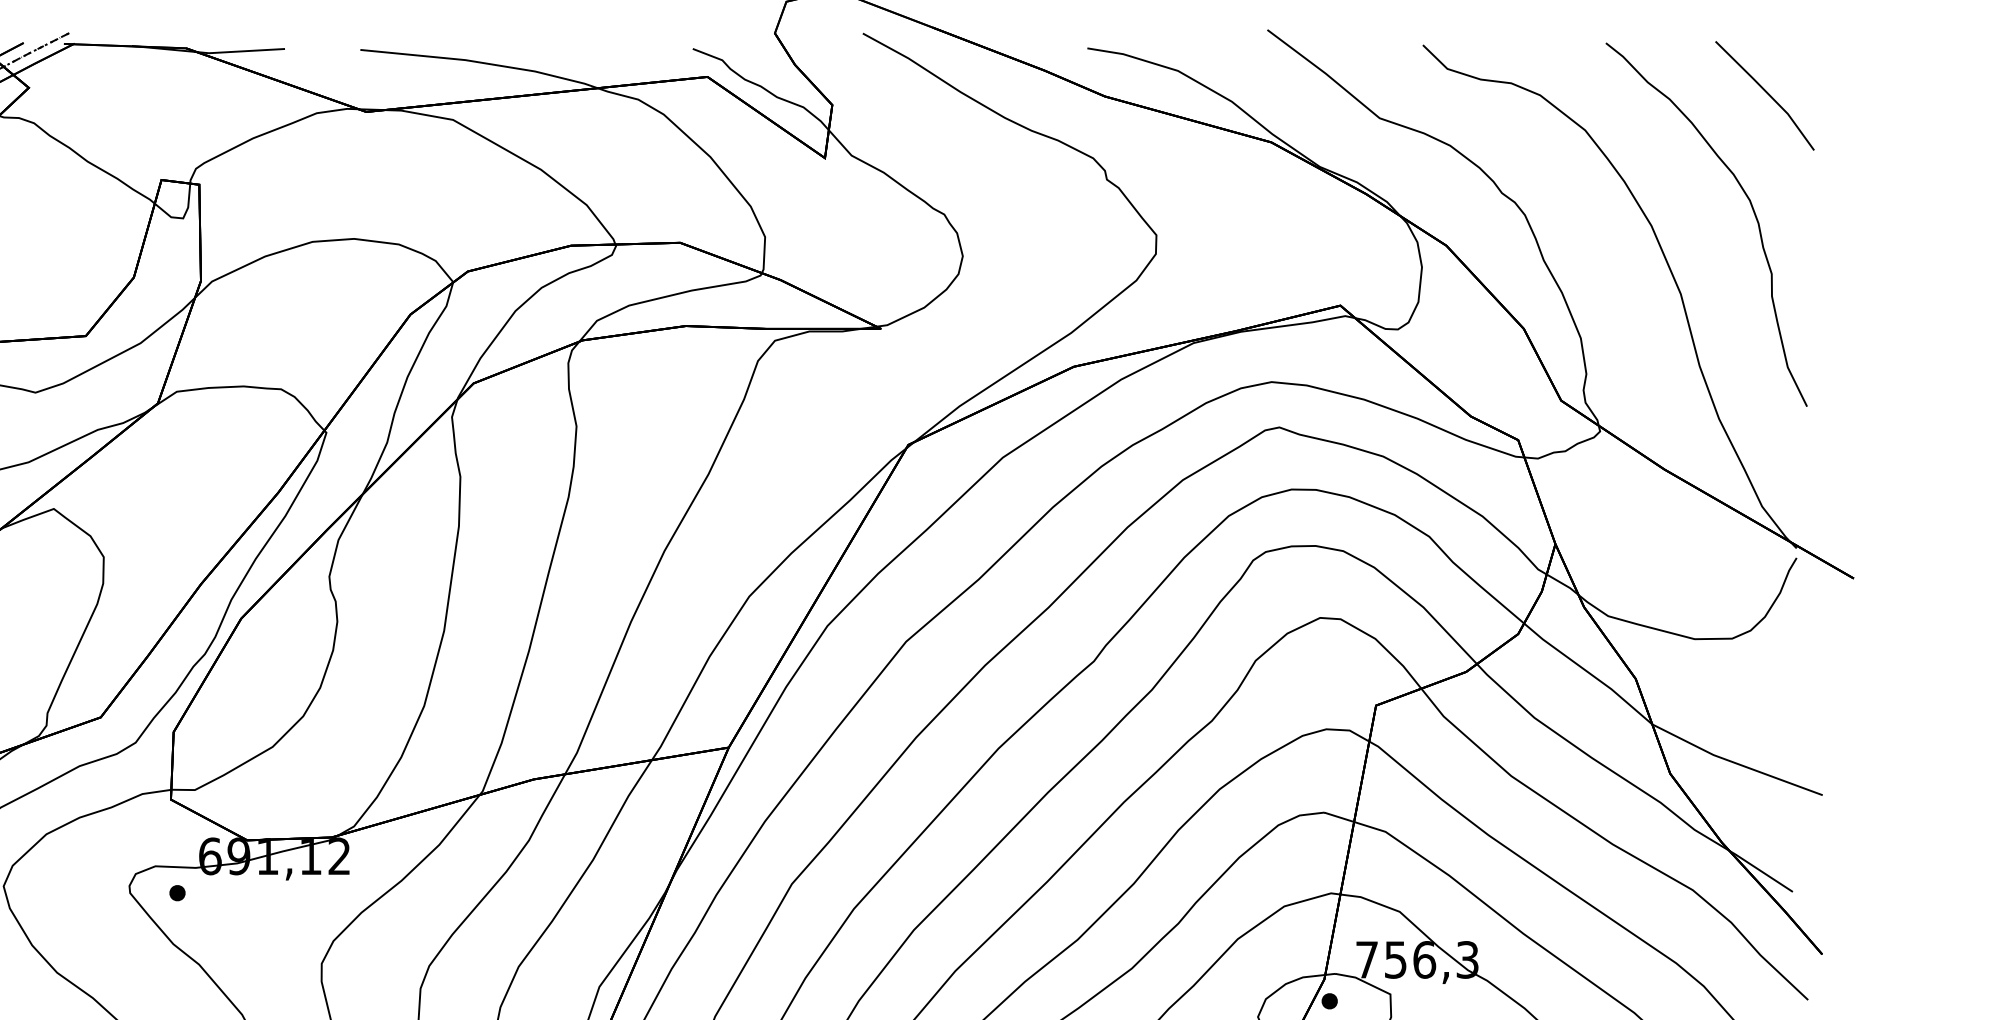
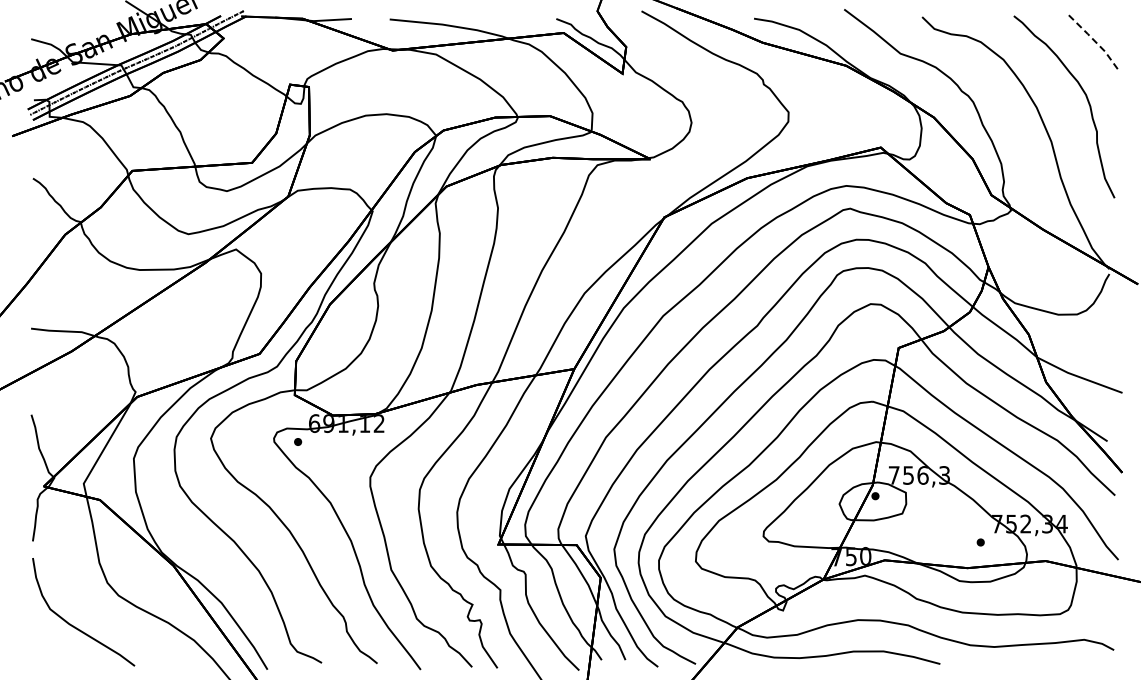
line: (1768, 93) -> (1095, 41), solid -> dashed

